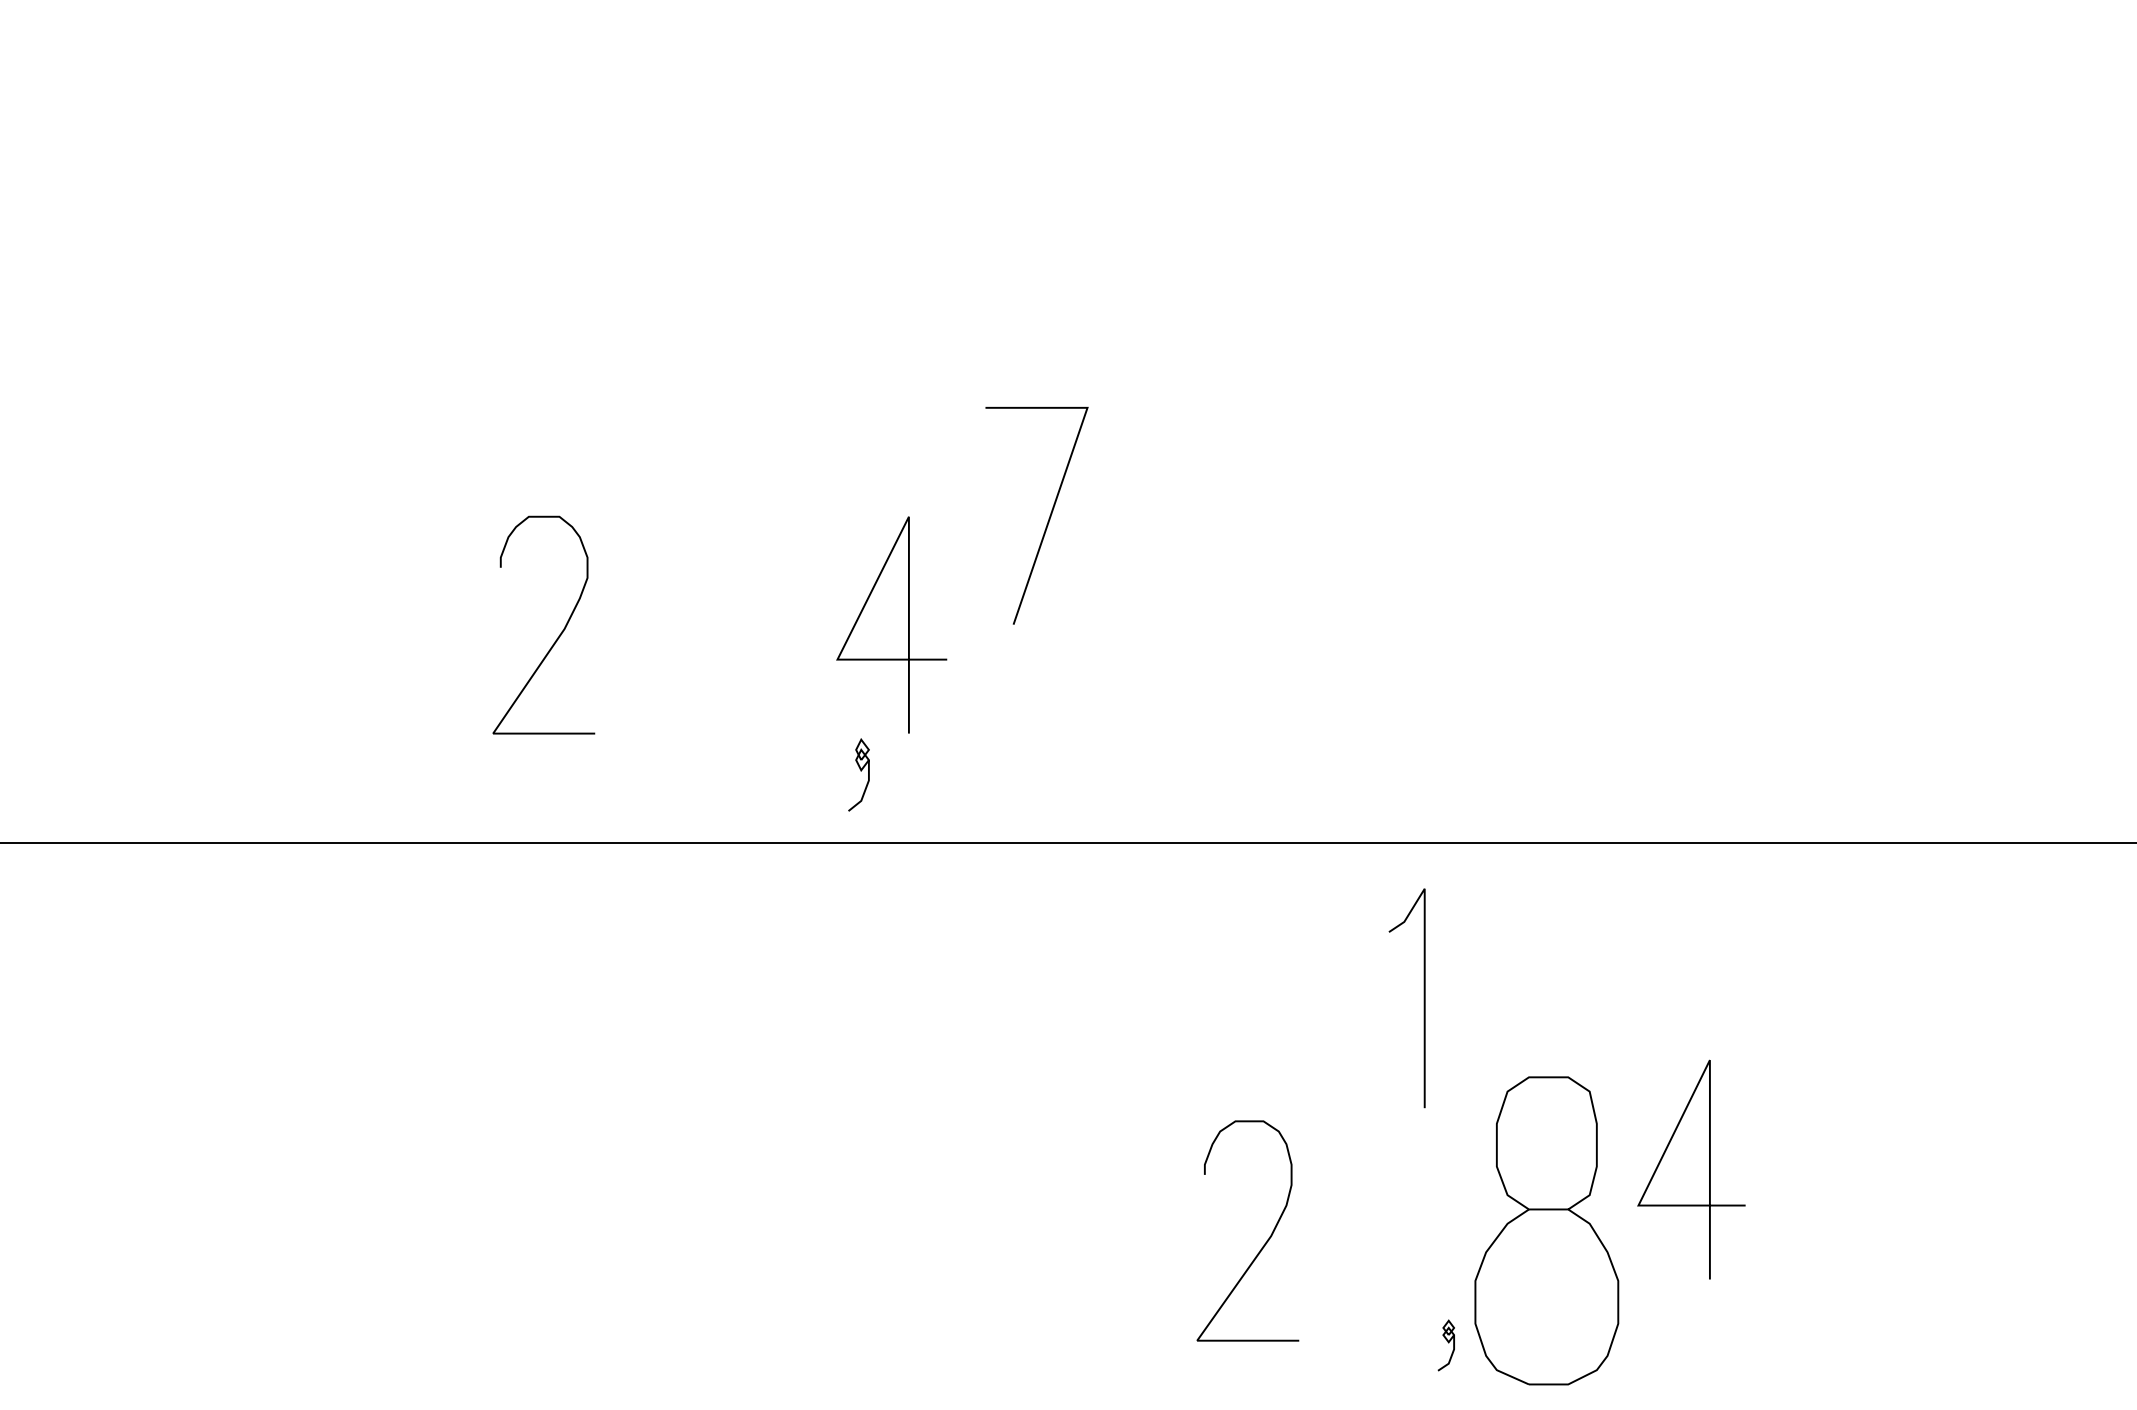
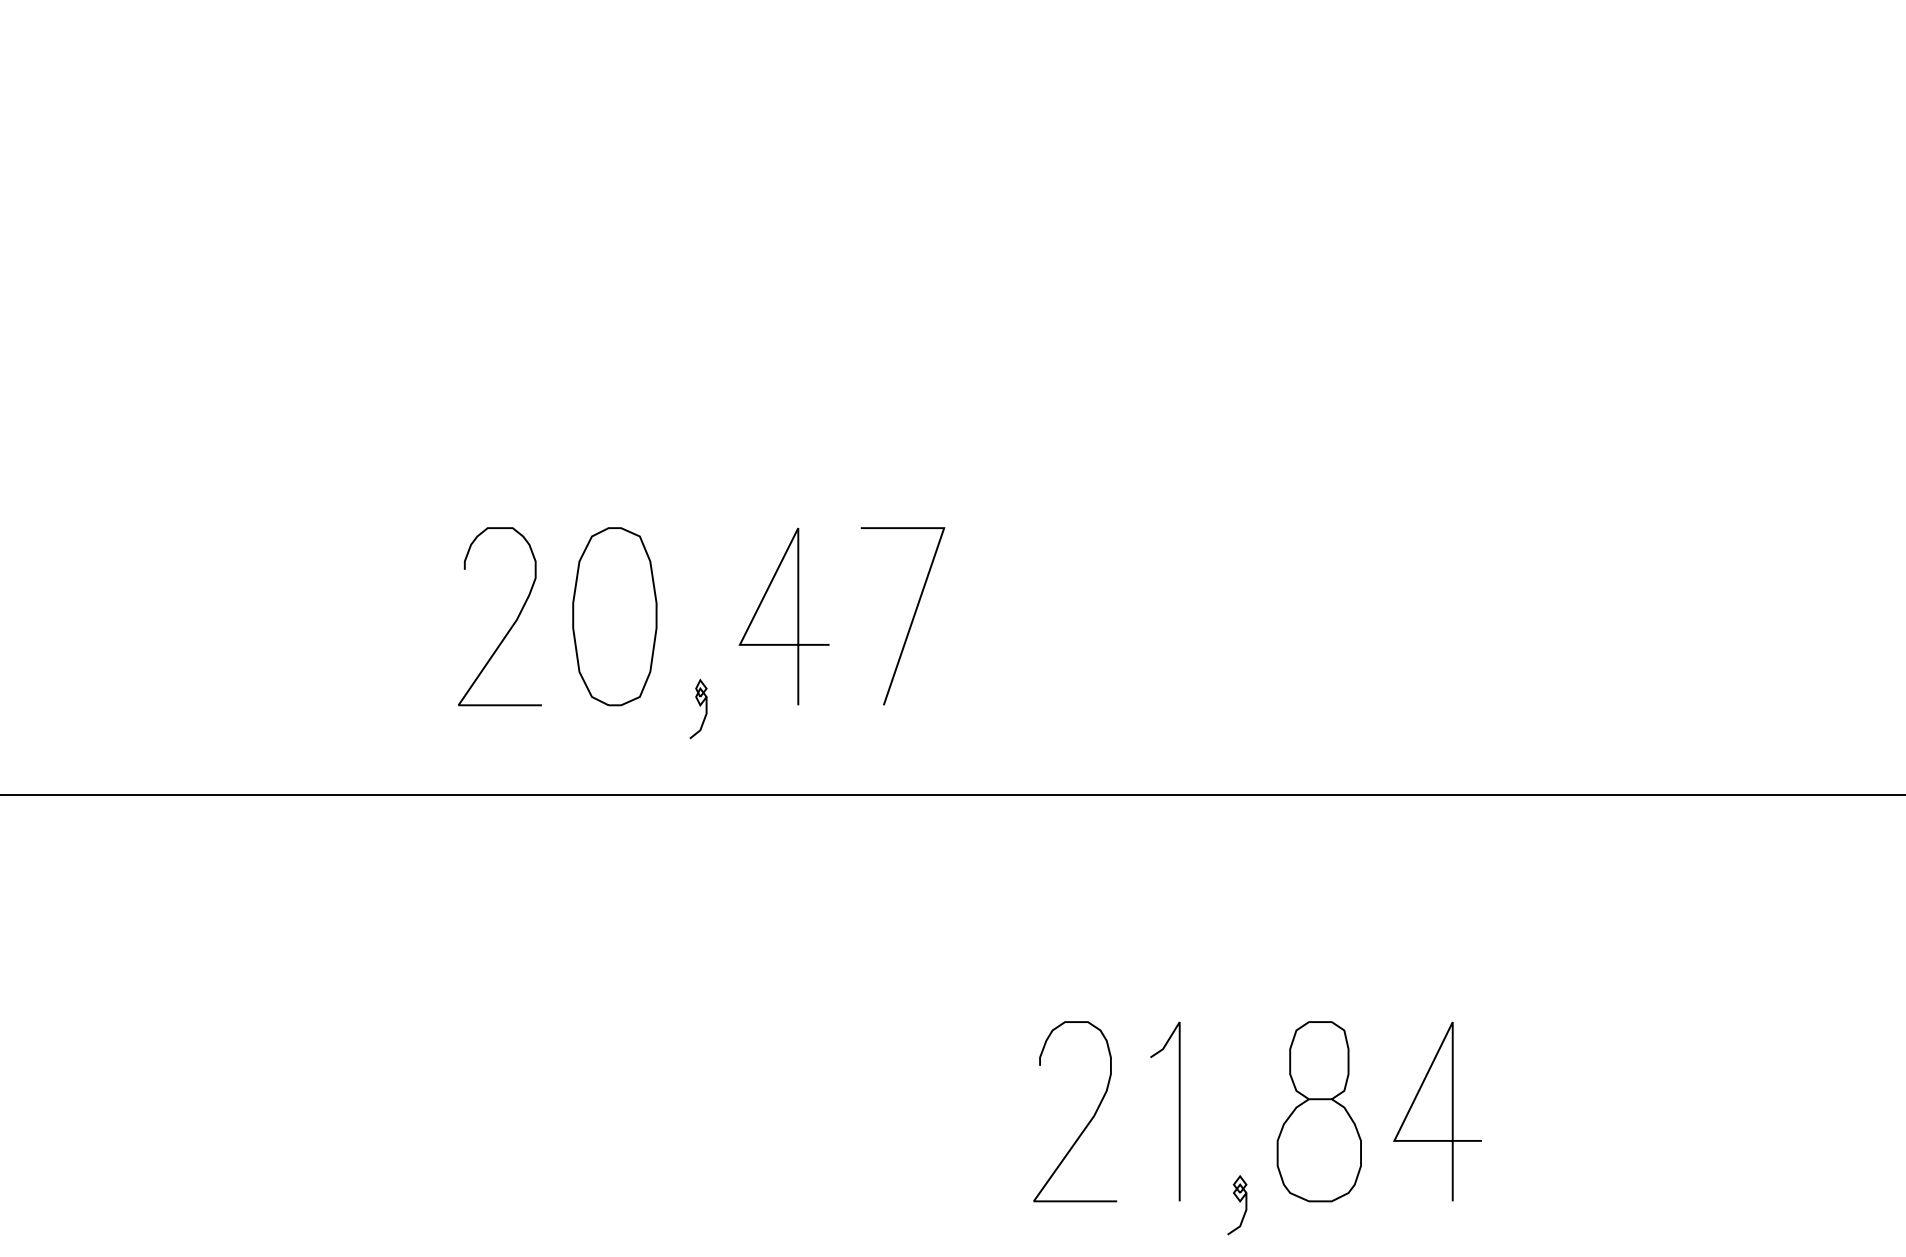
line: (1047, 520) -> (911, 620), moved
part: (683, 624) -> (614, 616), added
part: (859, 774) -> (698, 708), moved
line: (1423, 998) -> (1178, 1111), moved
line: (1708, 1169) -> (1451, 1111), moved
part: (1545, 1230) -> (1318, 1111), size x0.71
part: (1446, 1345) -> (1237, 1205), size x1.43

